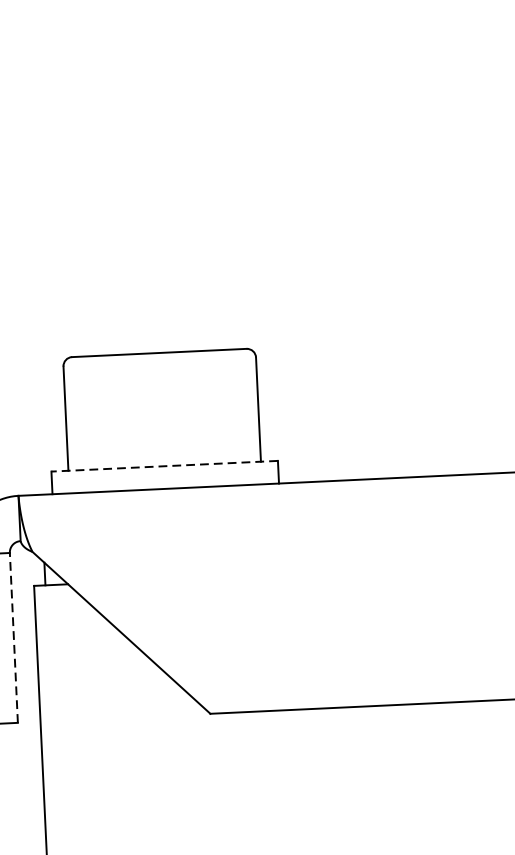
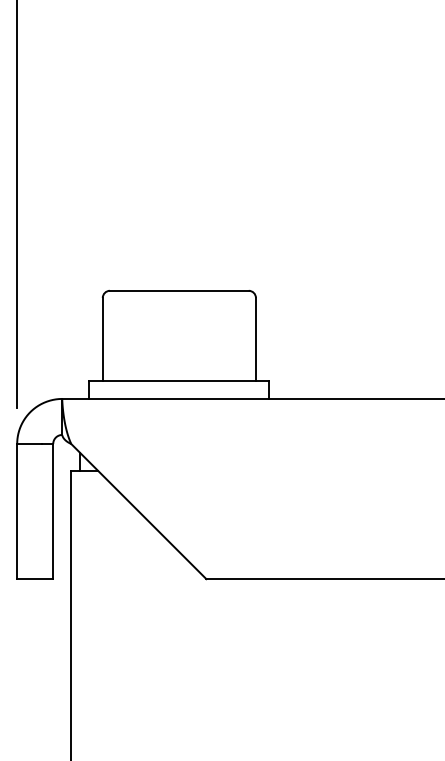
line: (163, 465) -> (178, 380), dashed -> solid
line: (14, 637) -> (53, 511), dashed -> solid

